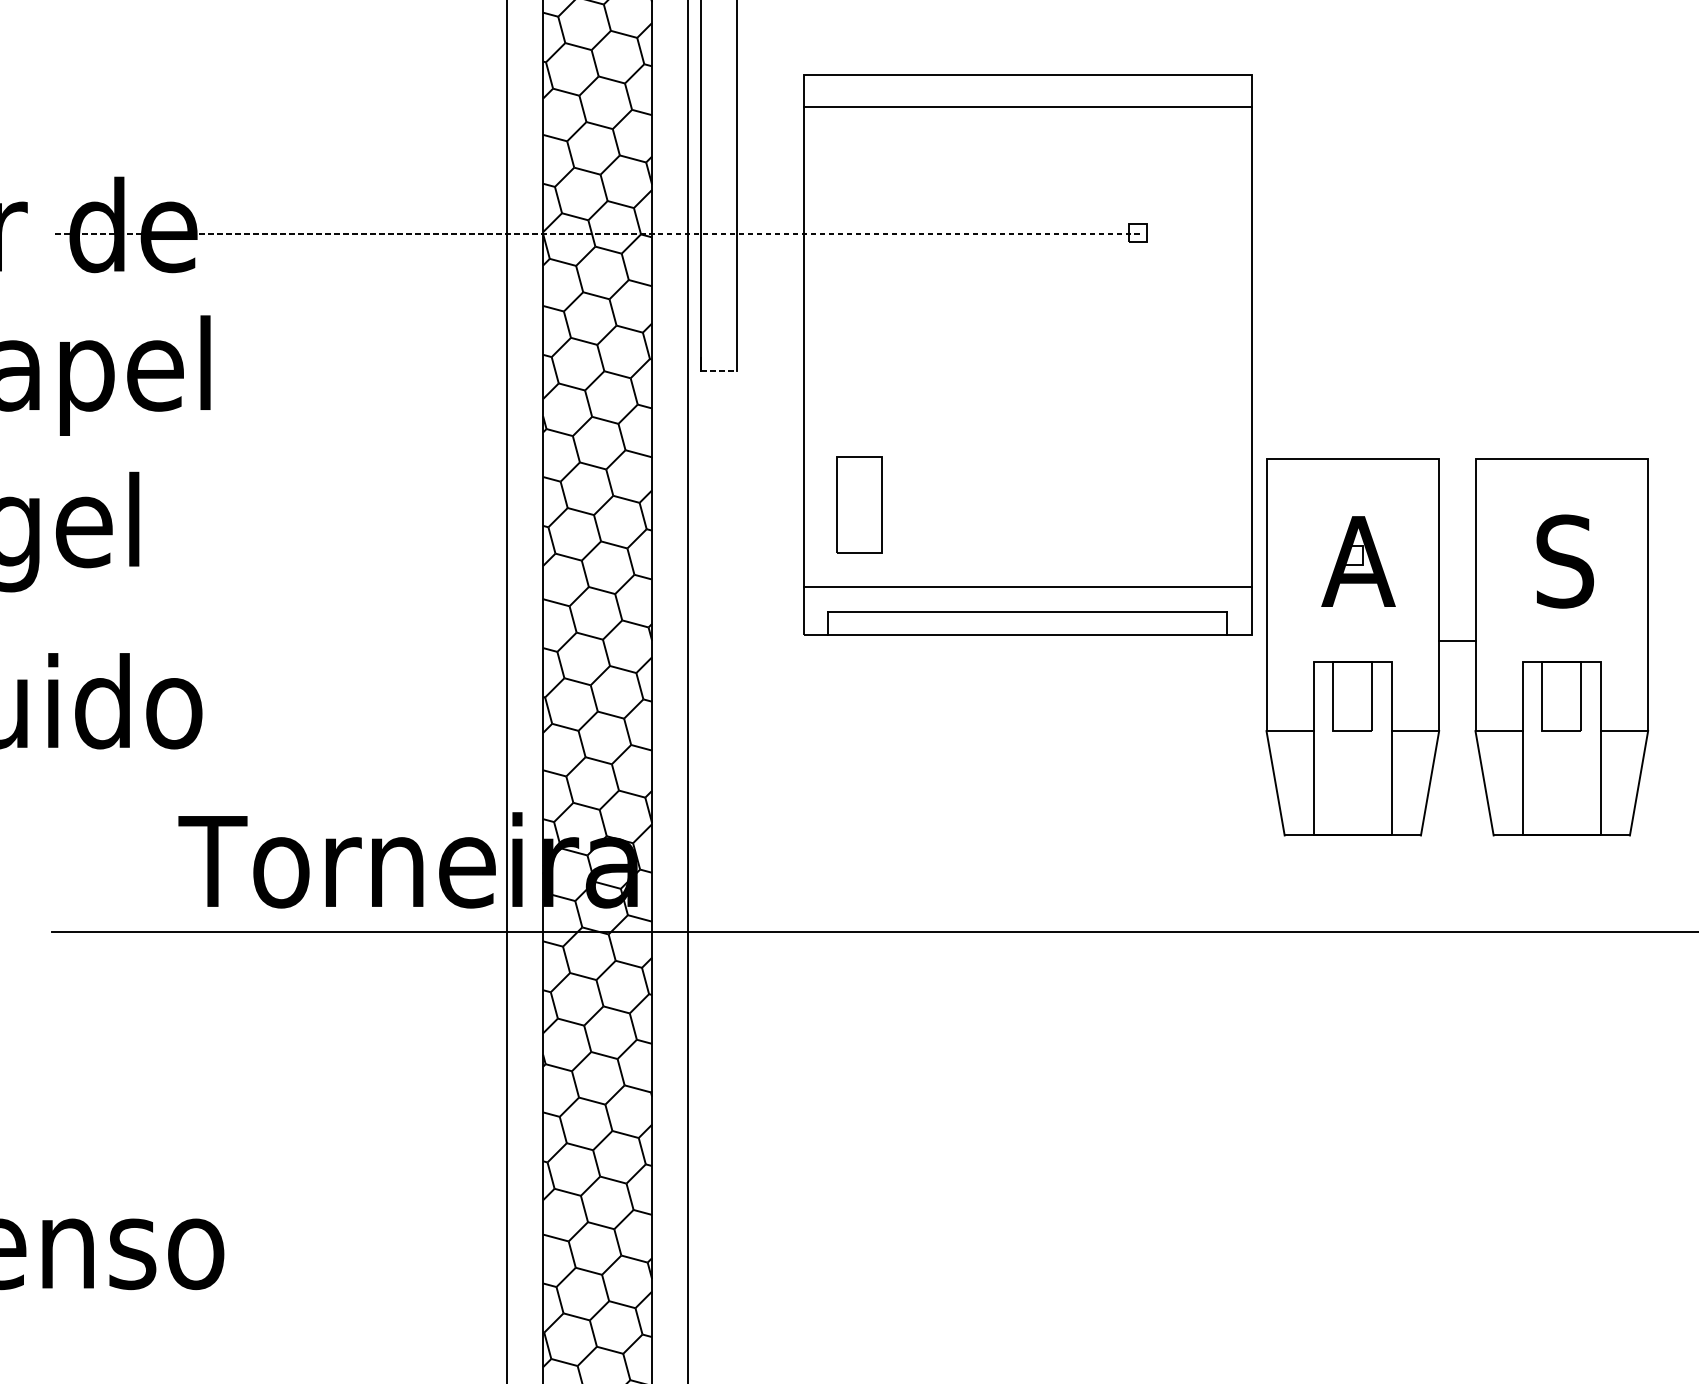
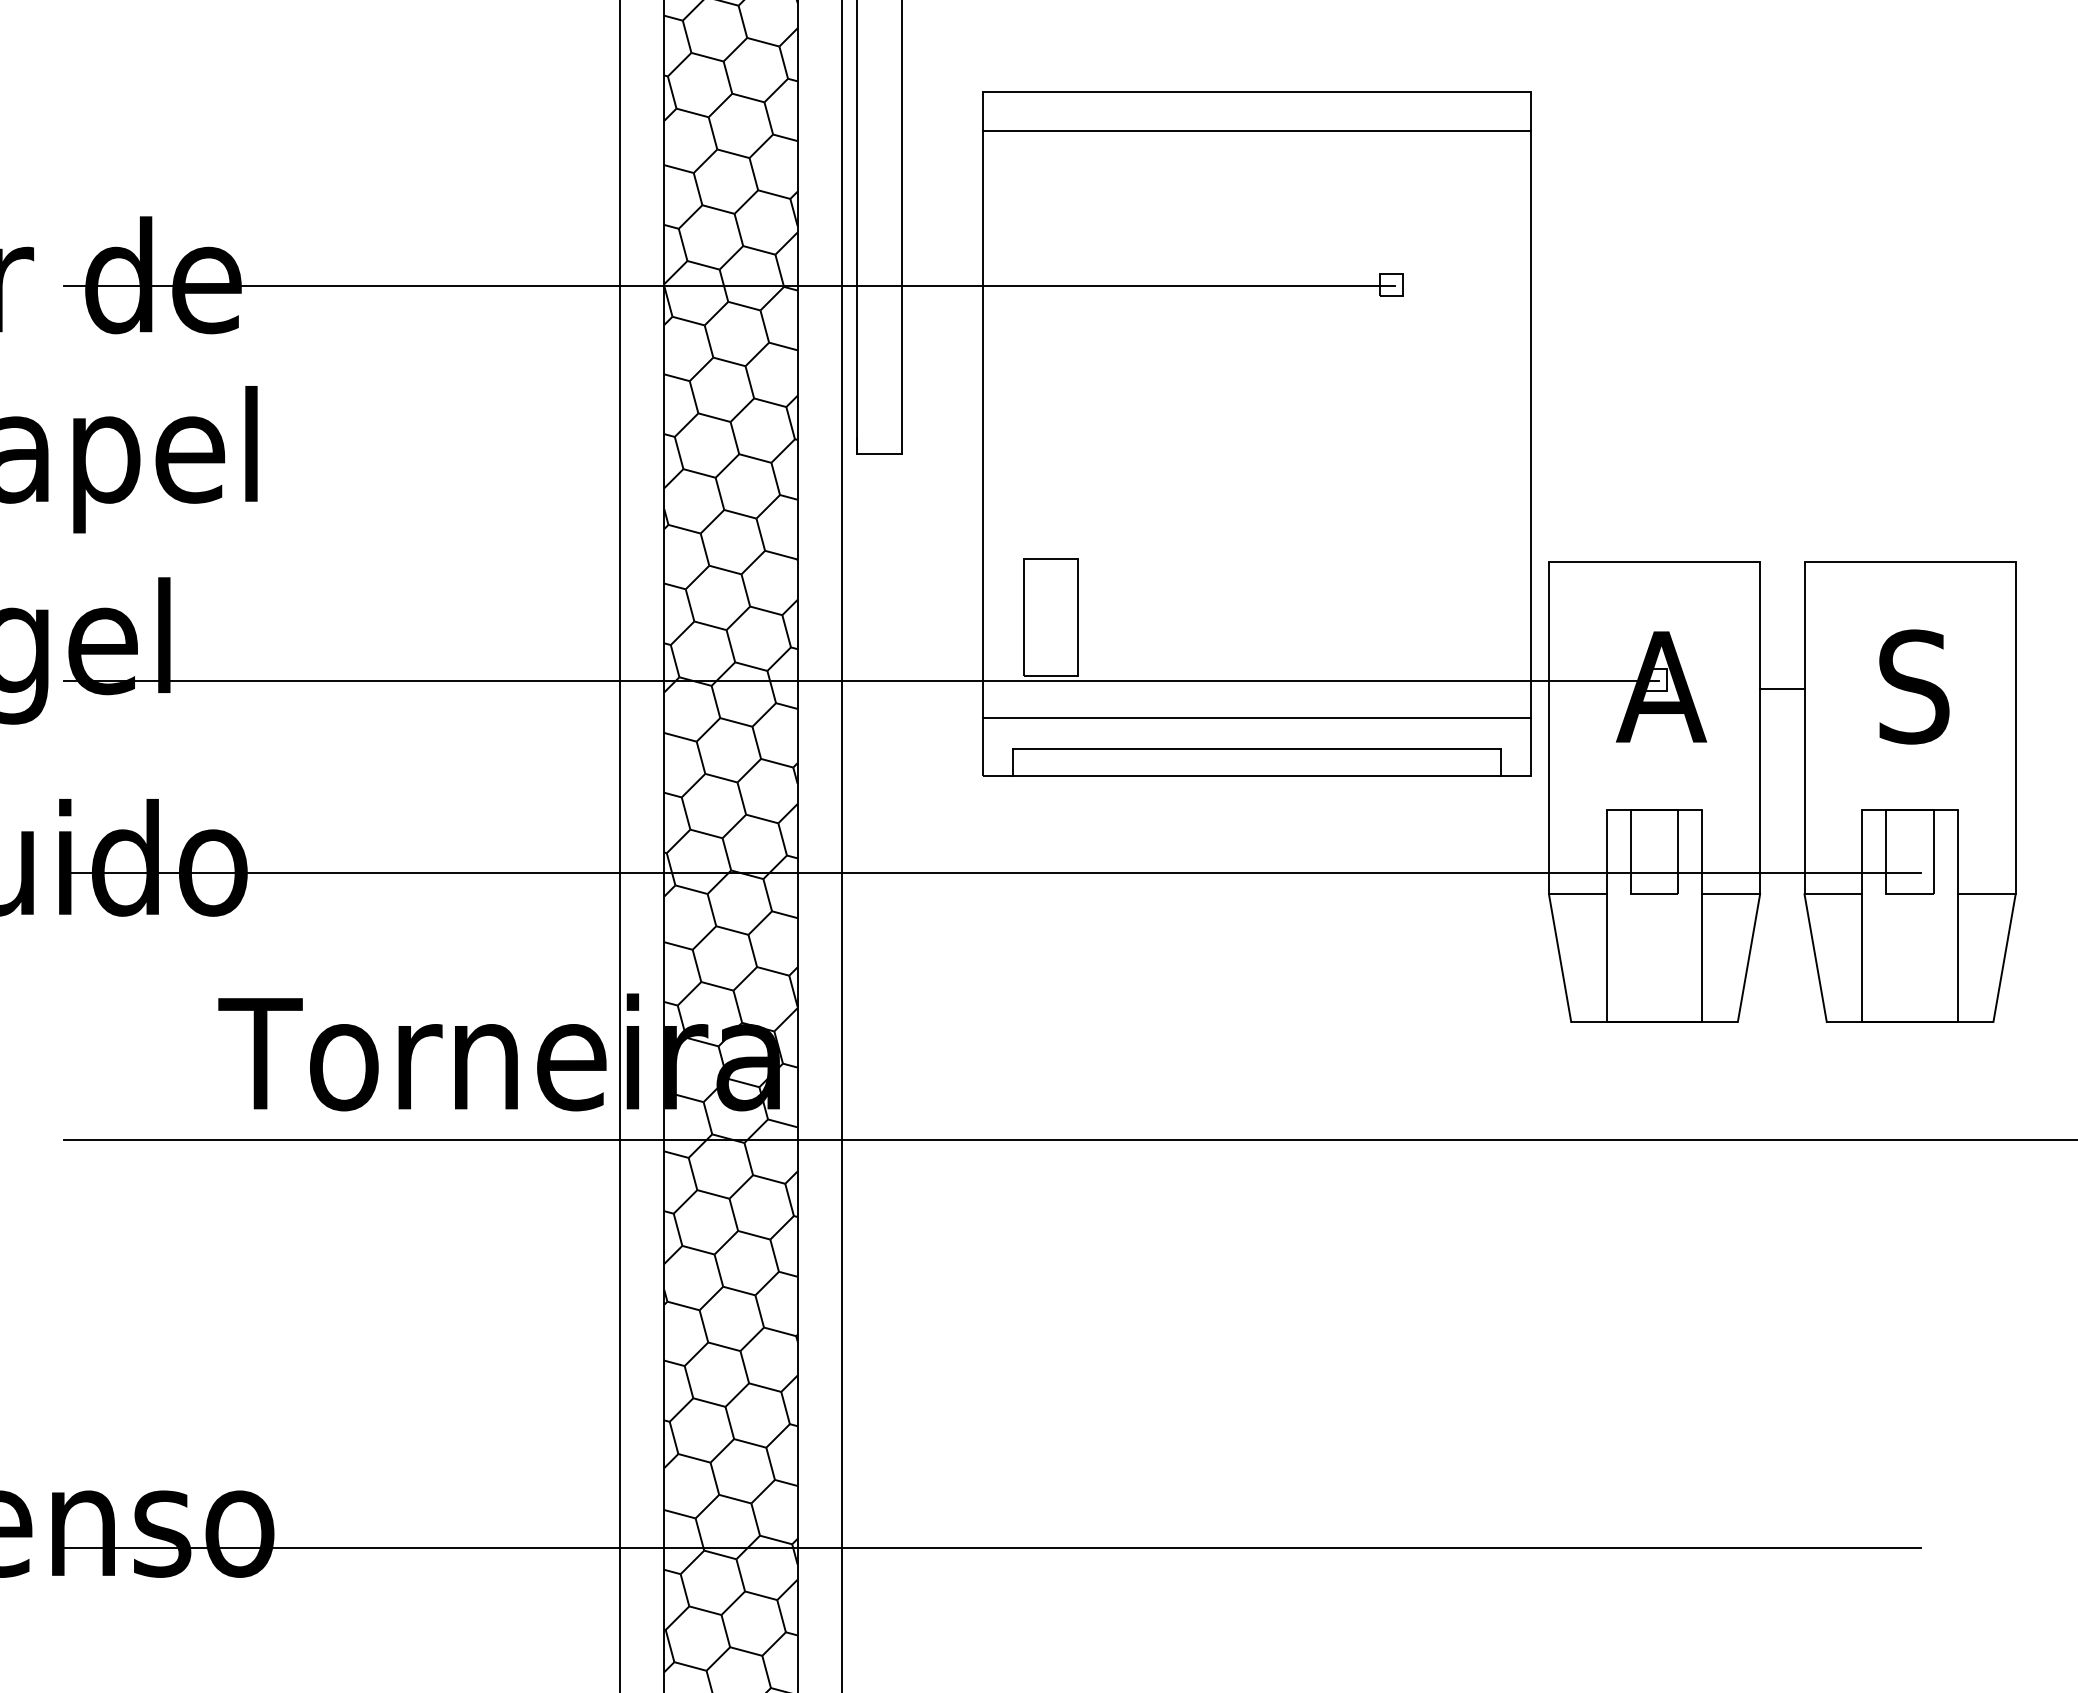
line: (595, 234) -> (728, 286), dashed -> solid
line: (719, 370) -> (880, 453), dashed -> solid
line: (704, 556) -> (861, 680), added
line: (1457, 641) -> (1782, 688), moved
line: (811, 714) -> (992, 873), added
line: (811, 1266) -> (992, 1548), added

